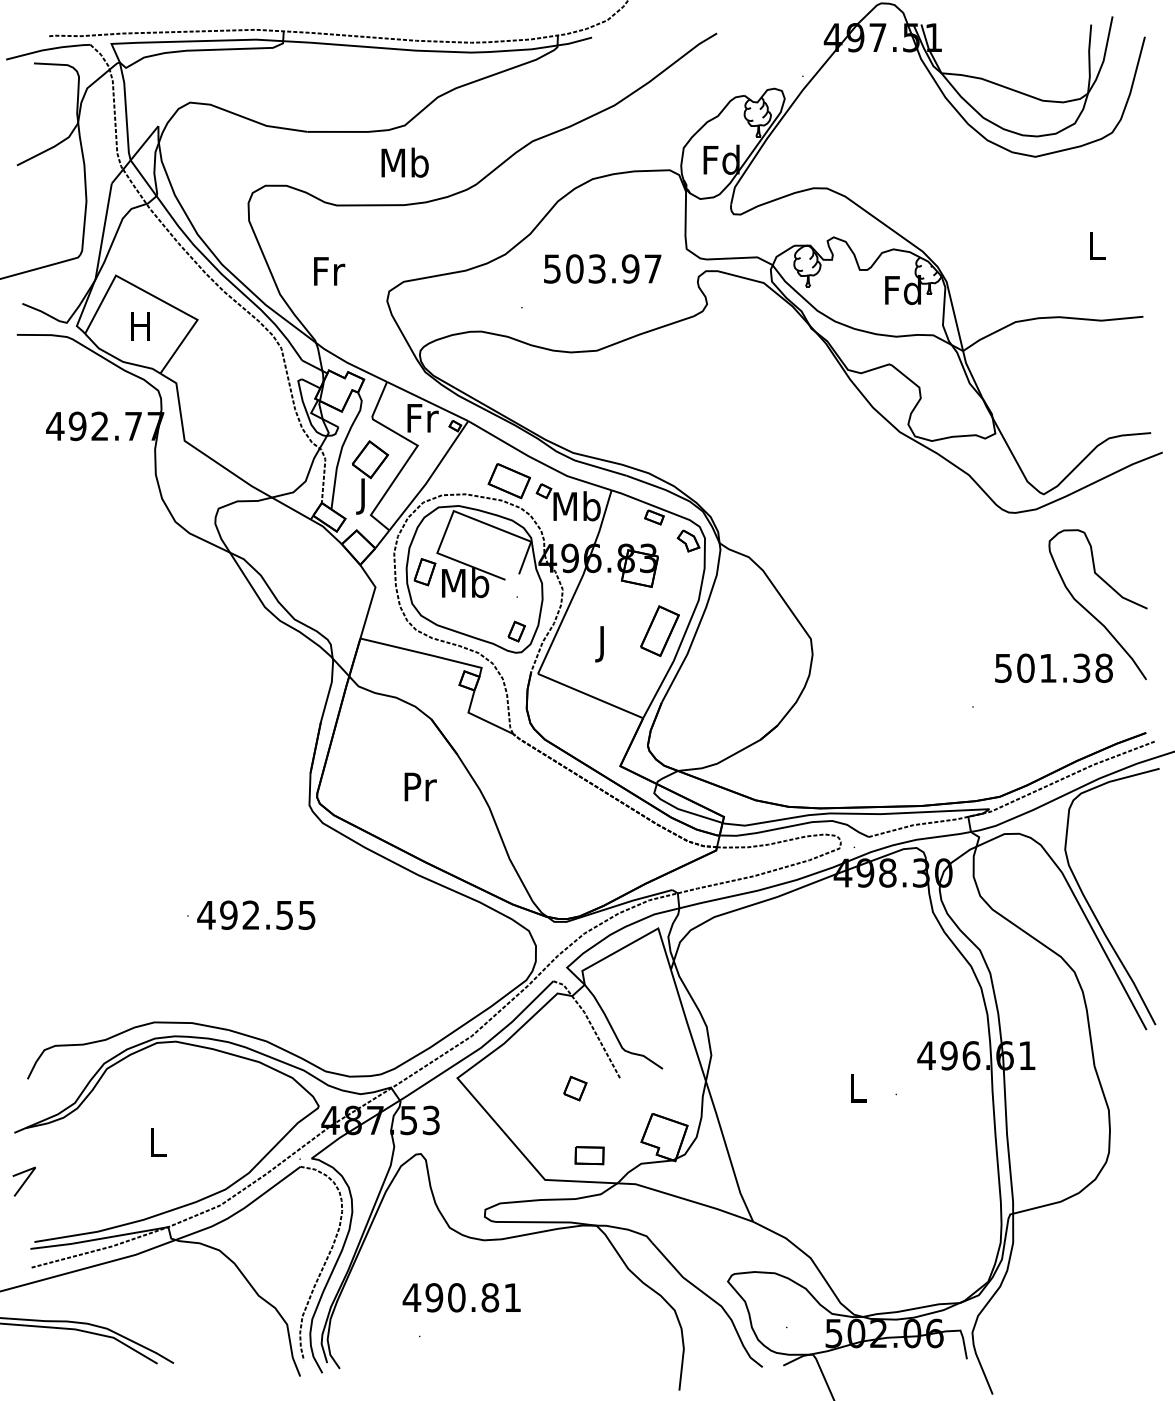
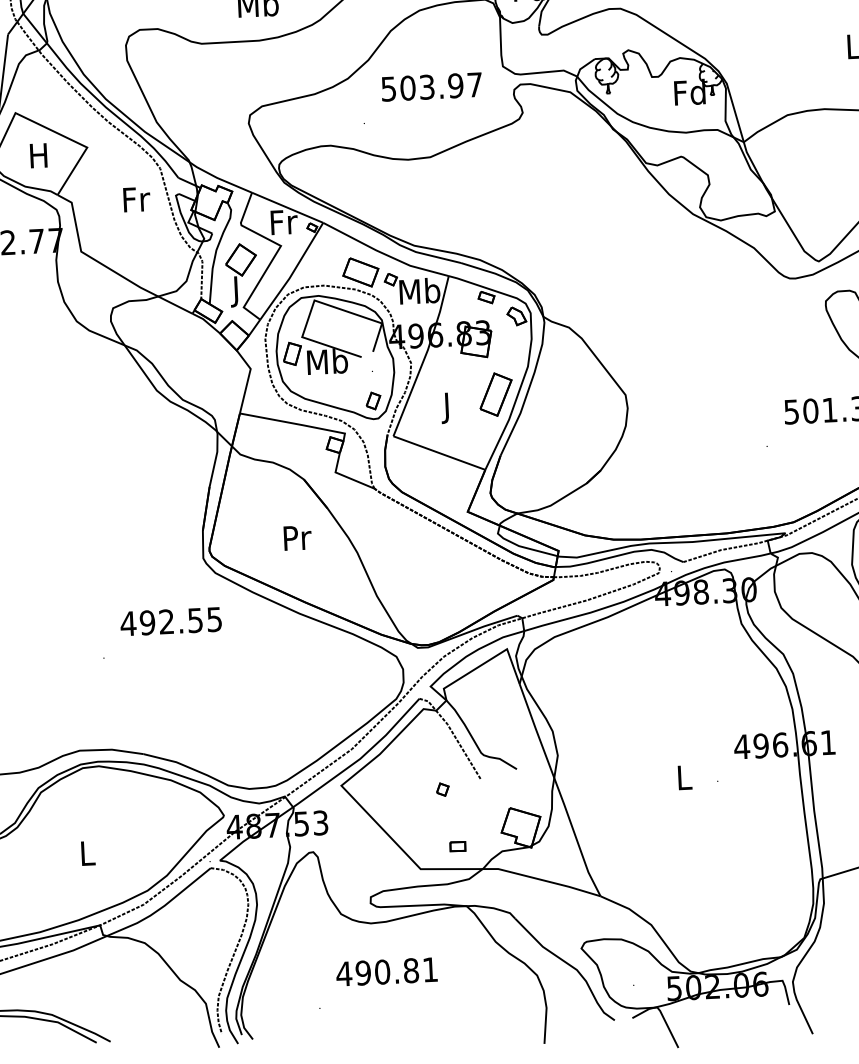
text: (329, 271) -> (136, 199), moved
text: (256, 914) -> (171, 621), moved
part: (575, 1088) -> (442, 789), size x0.62
part: (589, 1155) -> (457, 846), size x0.62
text: (461, 1297) -> (386, 971), moved

